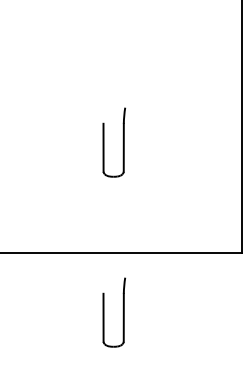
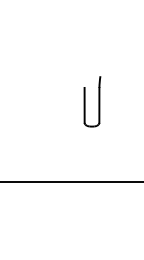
part: (104, 312) -> (85, 225), removed

